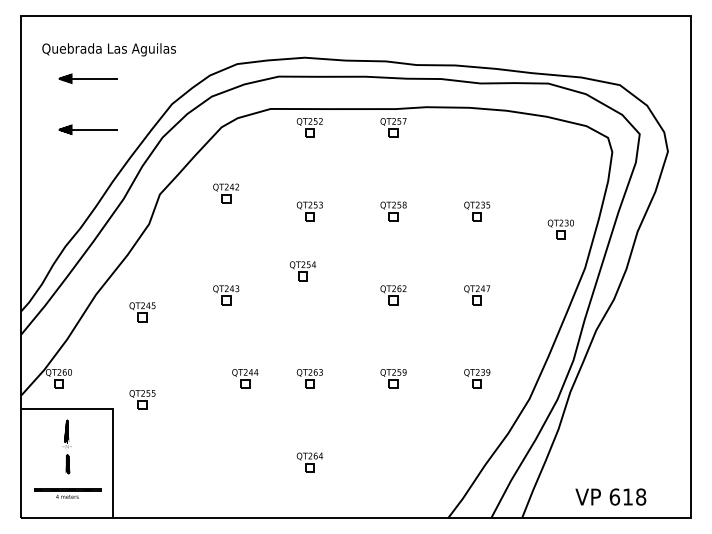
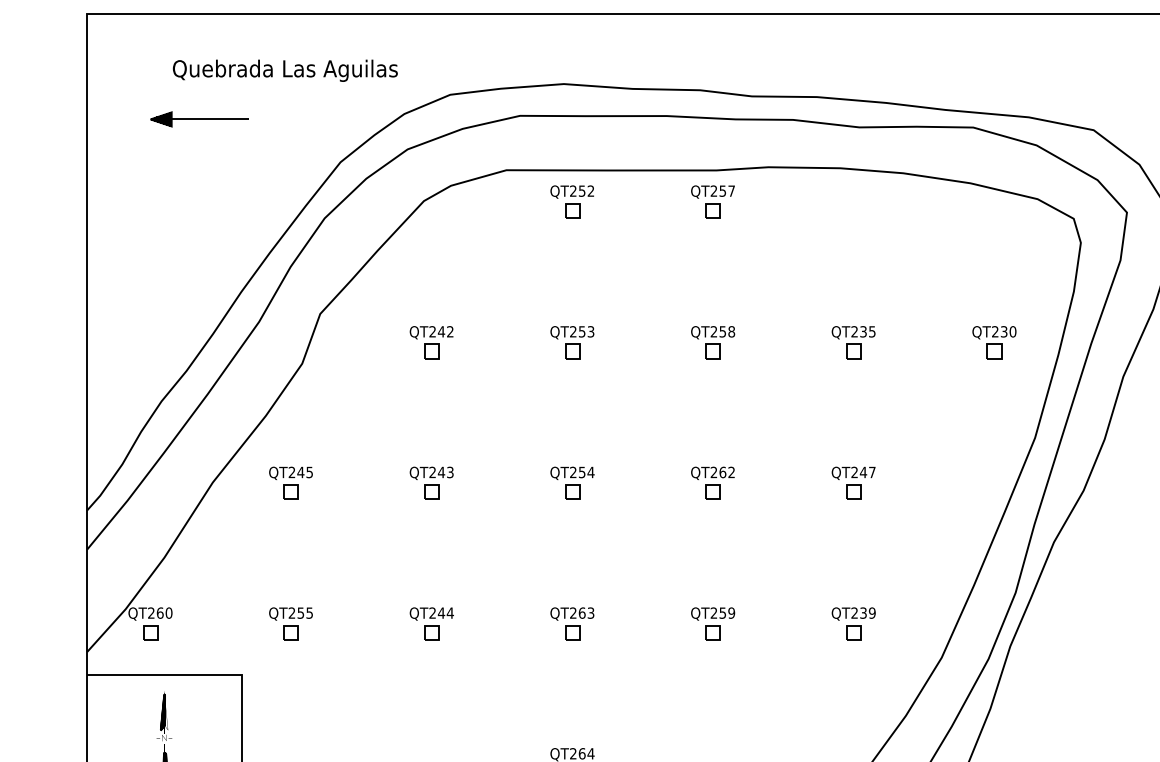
text: (108, 49) -> (284, 70), moved
part: (87, 129) -> (198, 204), removed
part: (225, 193) -> (430, 342), moved
part: (560, 229) -> (993, 342), moved
part: (302, 271) -> (571, 483), moved
part: (142, 312) -> (290, 483), moved
part: (245, 378) -> (432, 623), moved
part: (142, 399) -> (290, 623), moved

